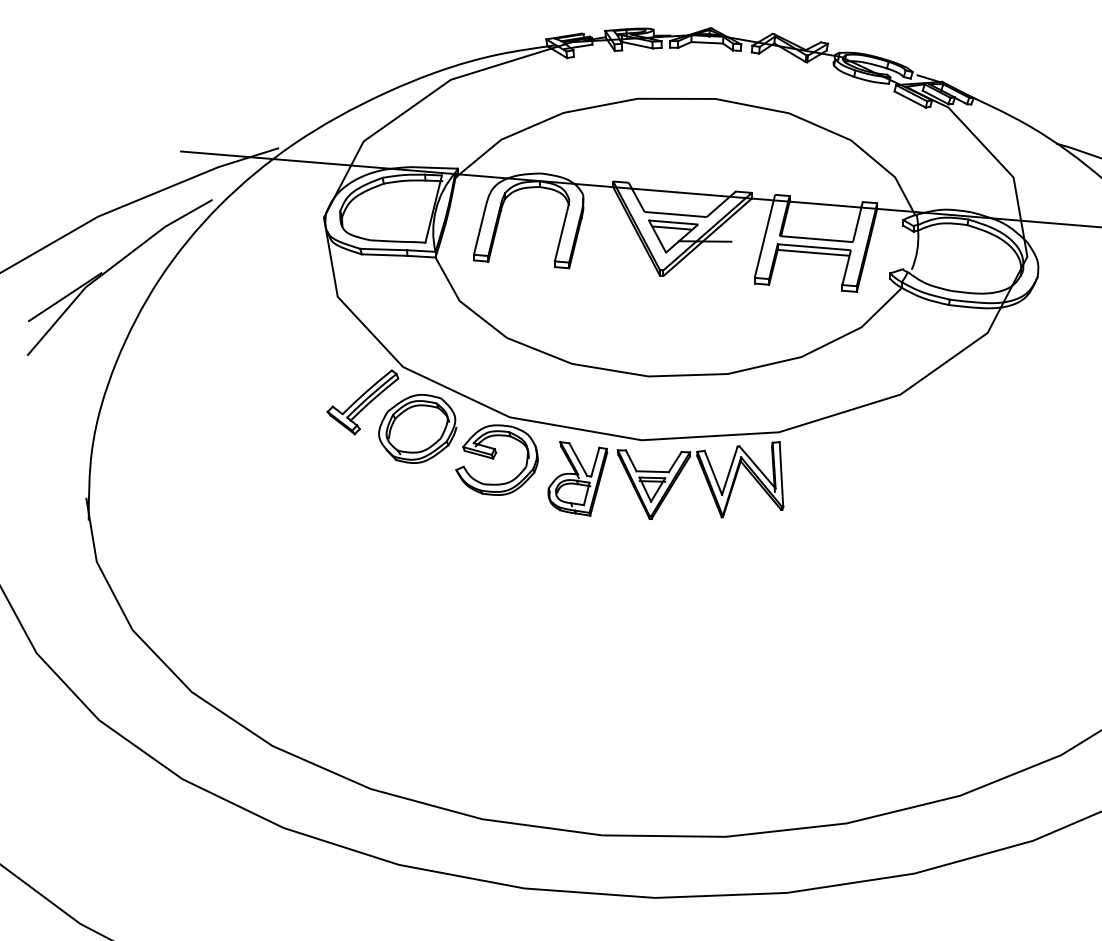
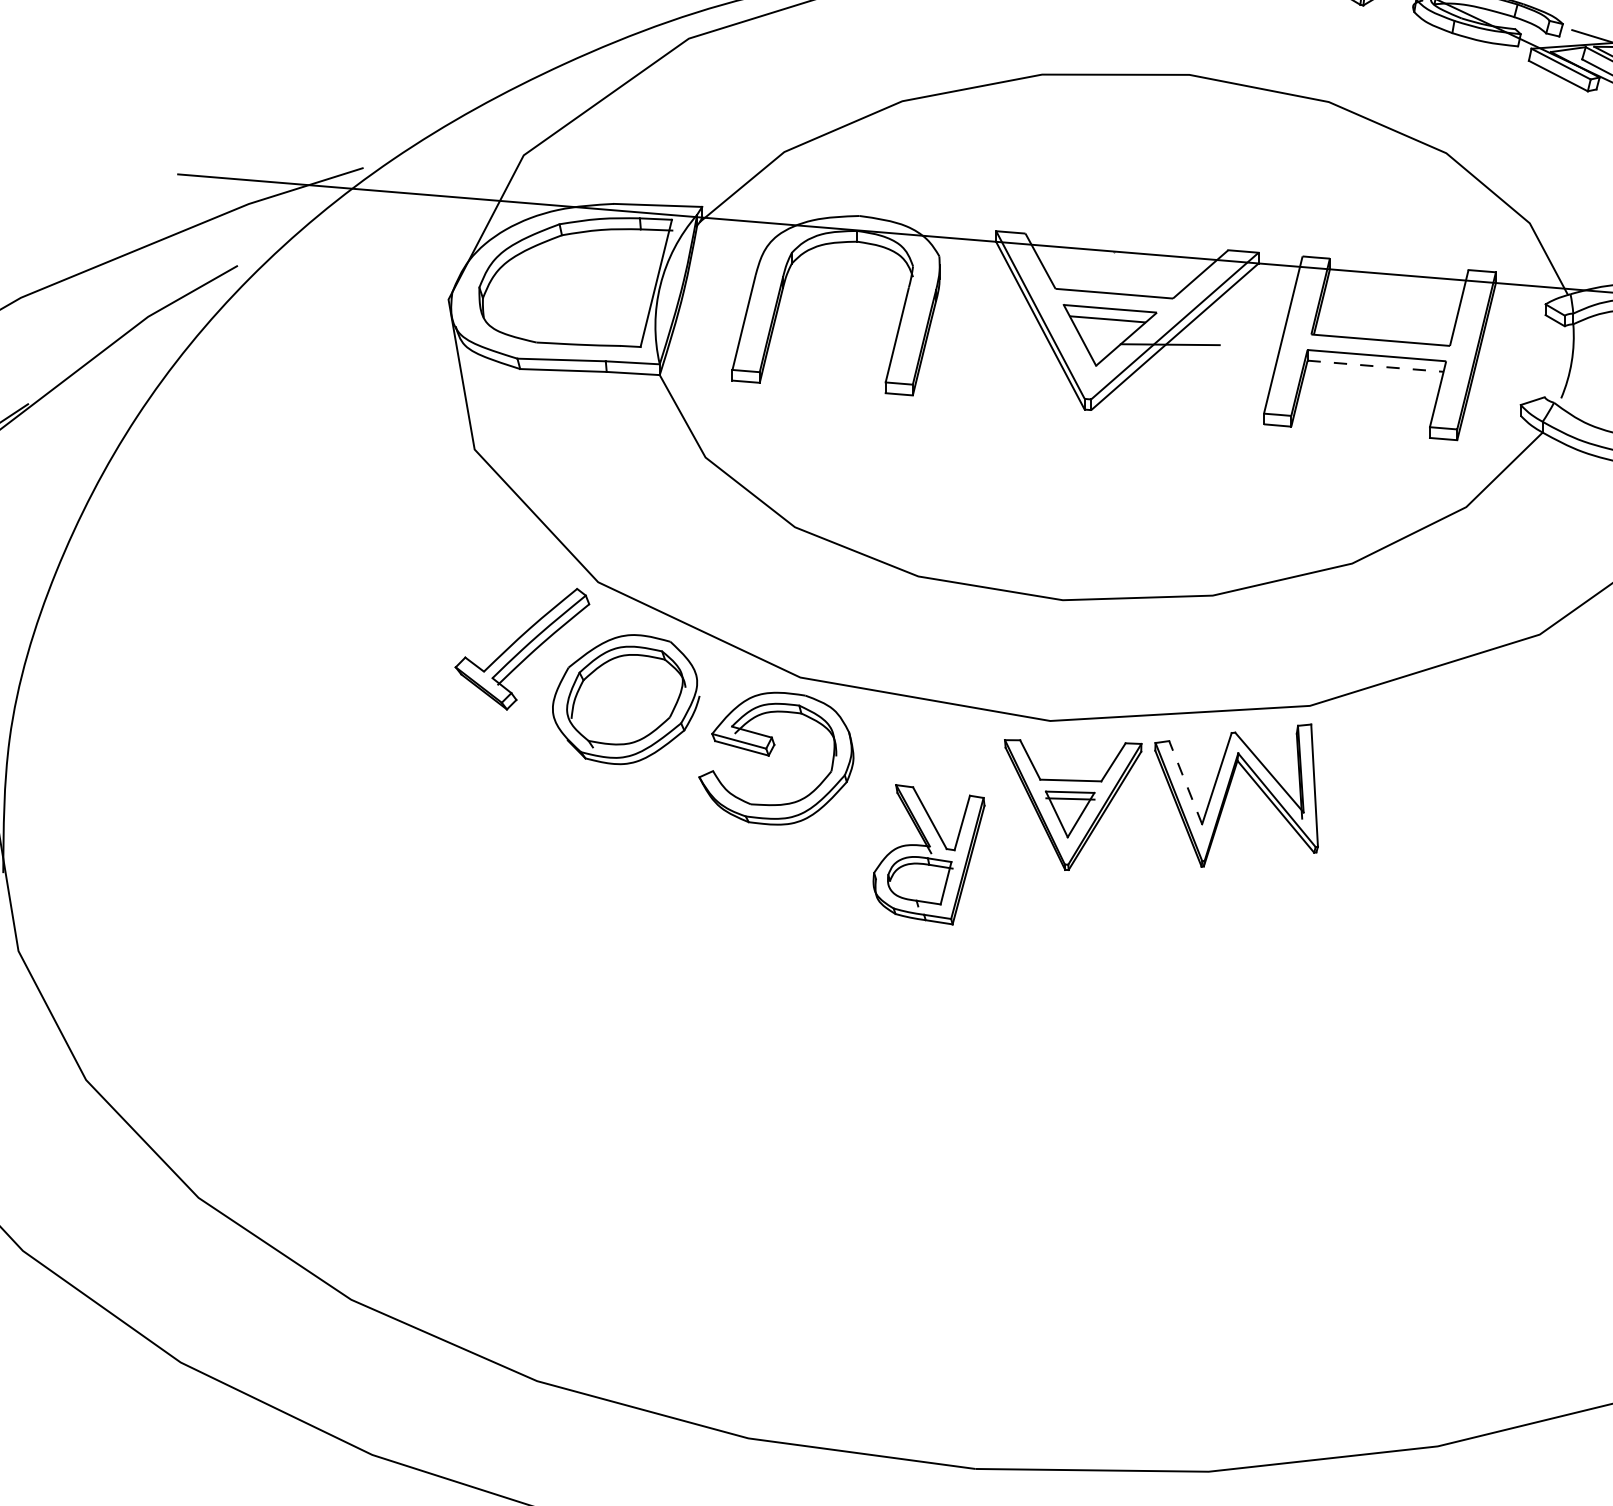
line: (813, 252) -> (1375, 365), solid -> dashed
line: (713, 472) -> (1185, 782), solid -> dashed
part: (577, 478) -> (928, 853), moved

